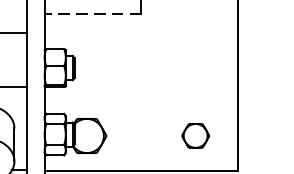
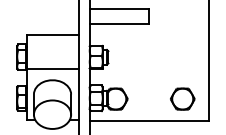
line: (92, 13) -> (119, 23), dashed -> solid
part: (195, 134) -> (182, 98), size x1.43

